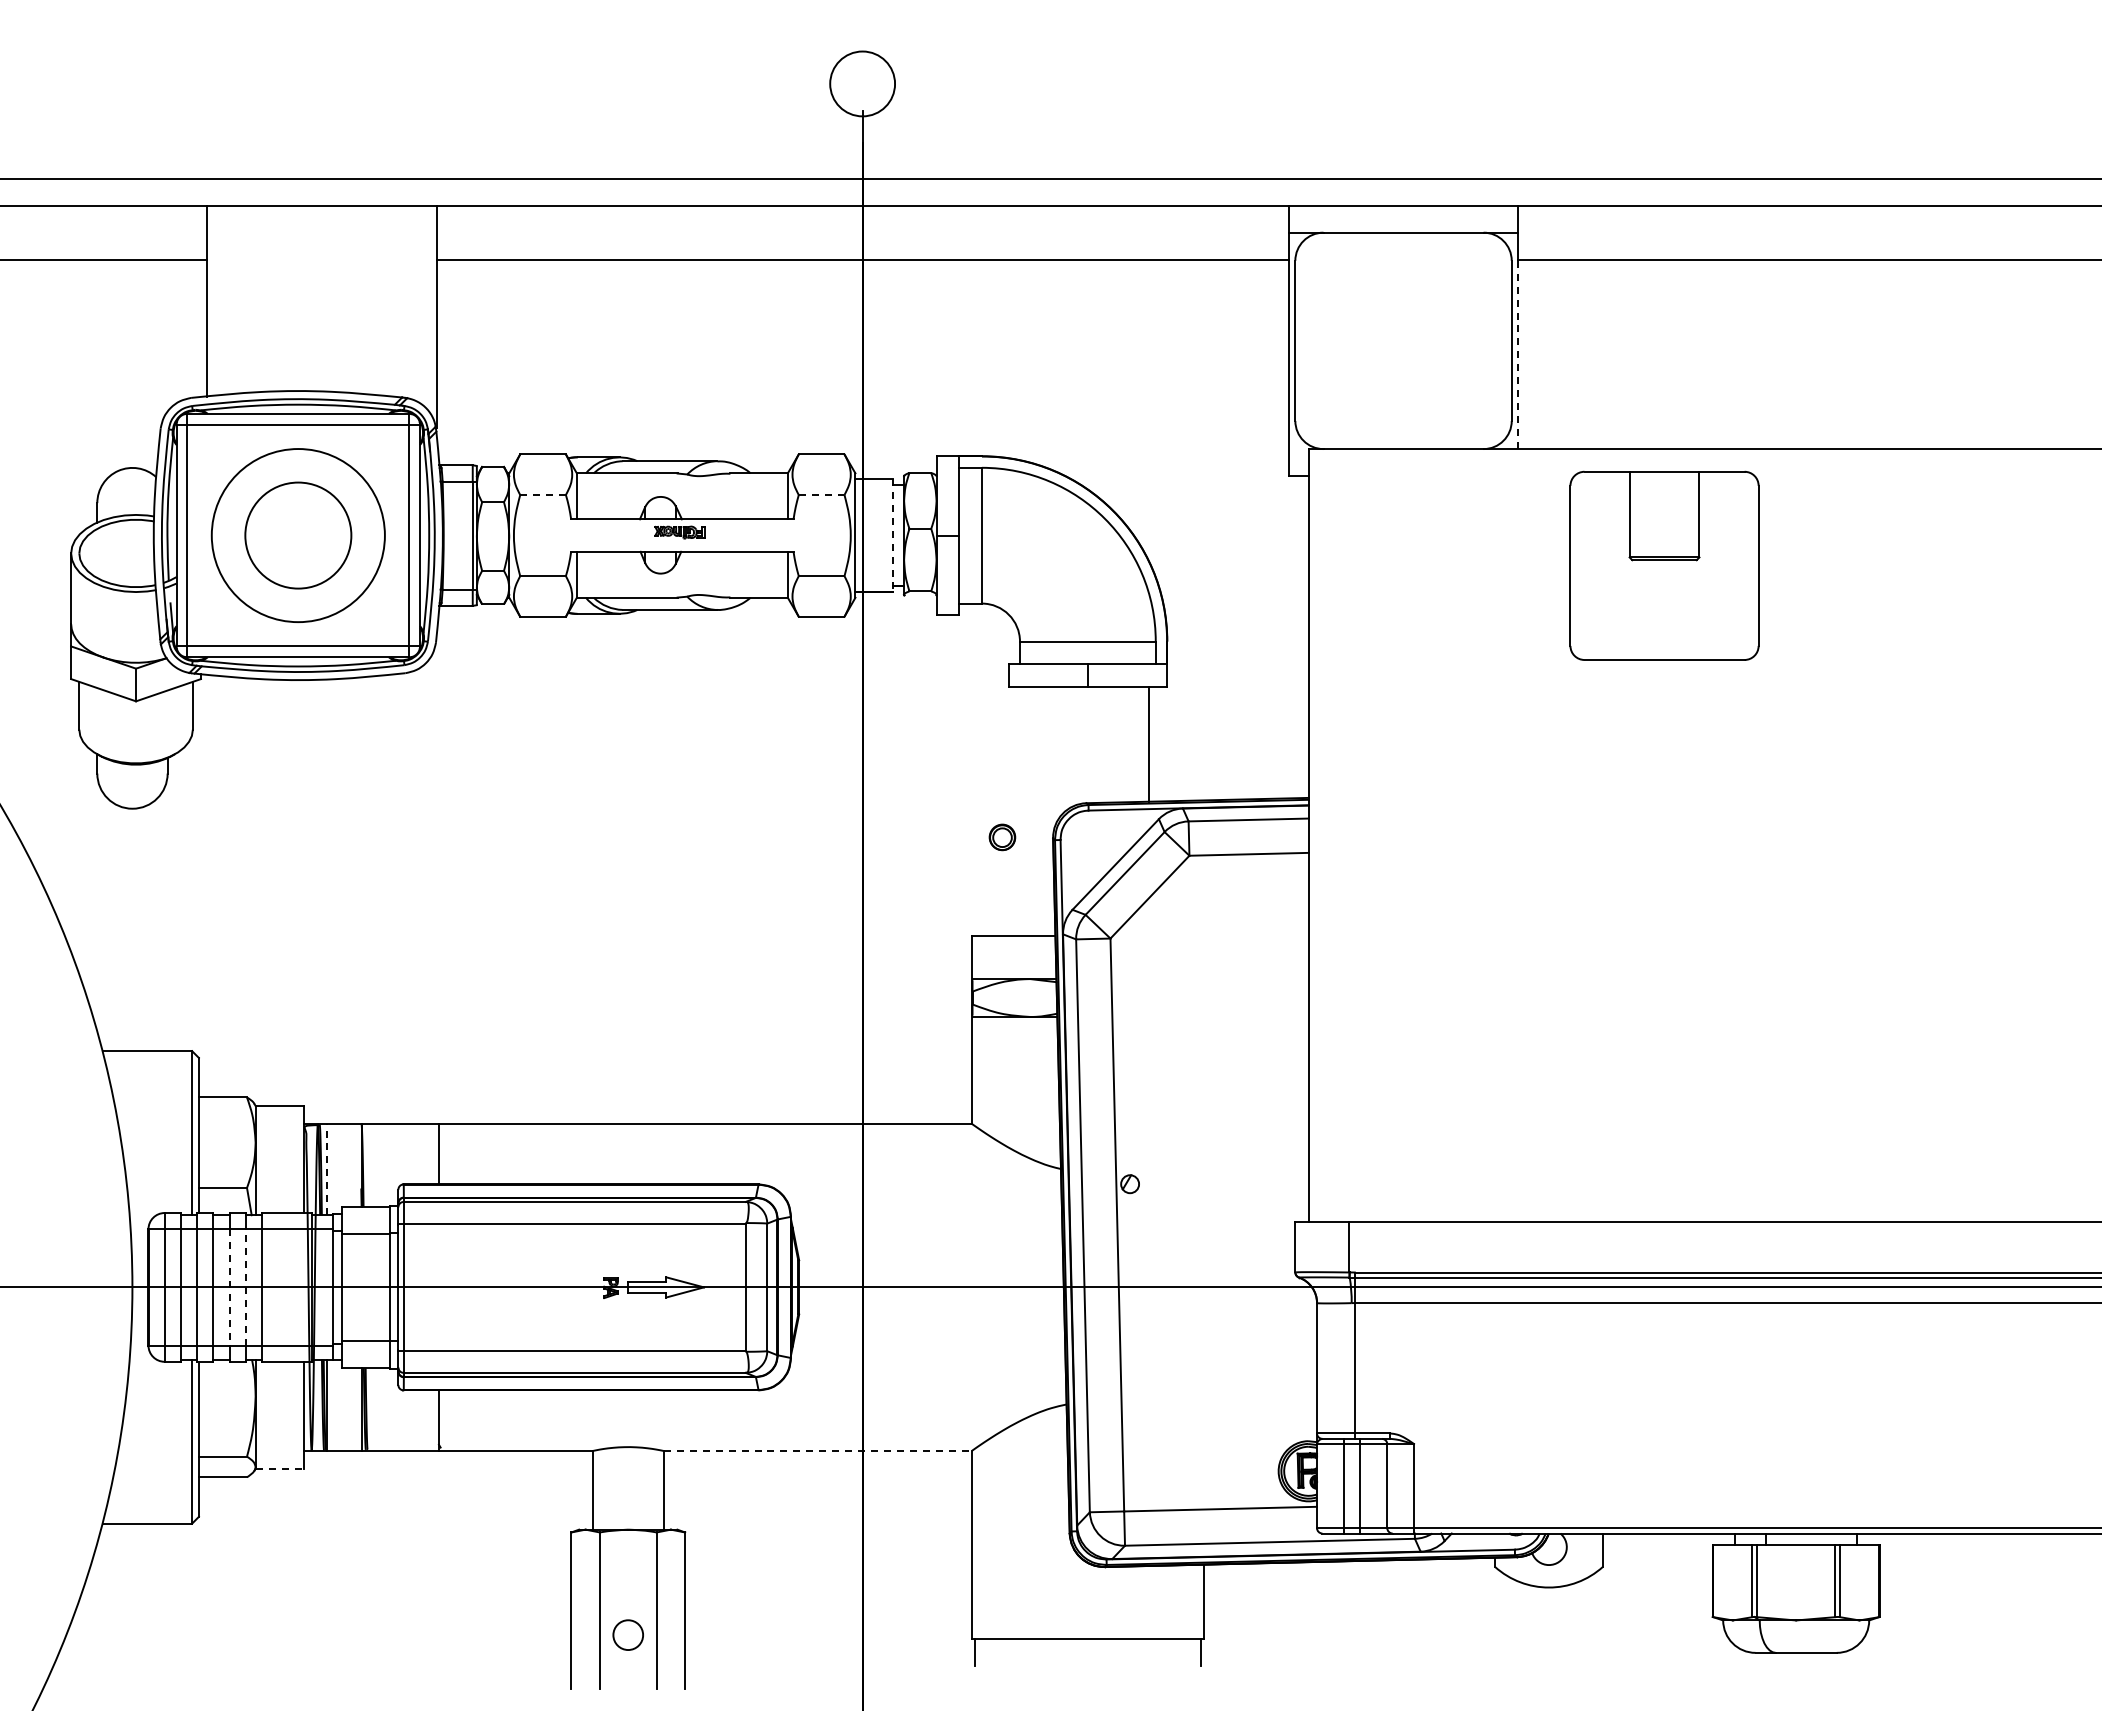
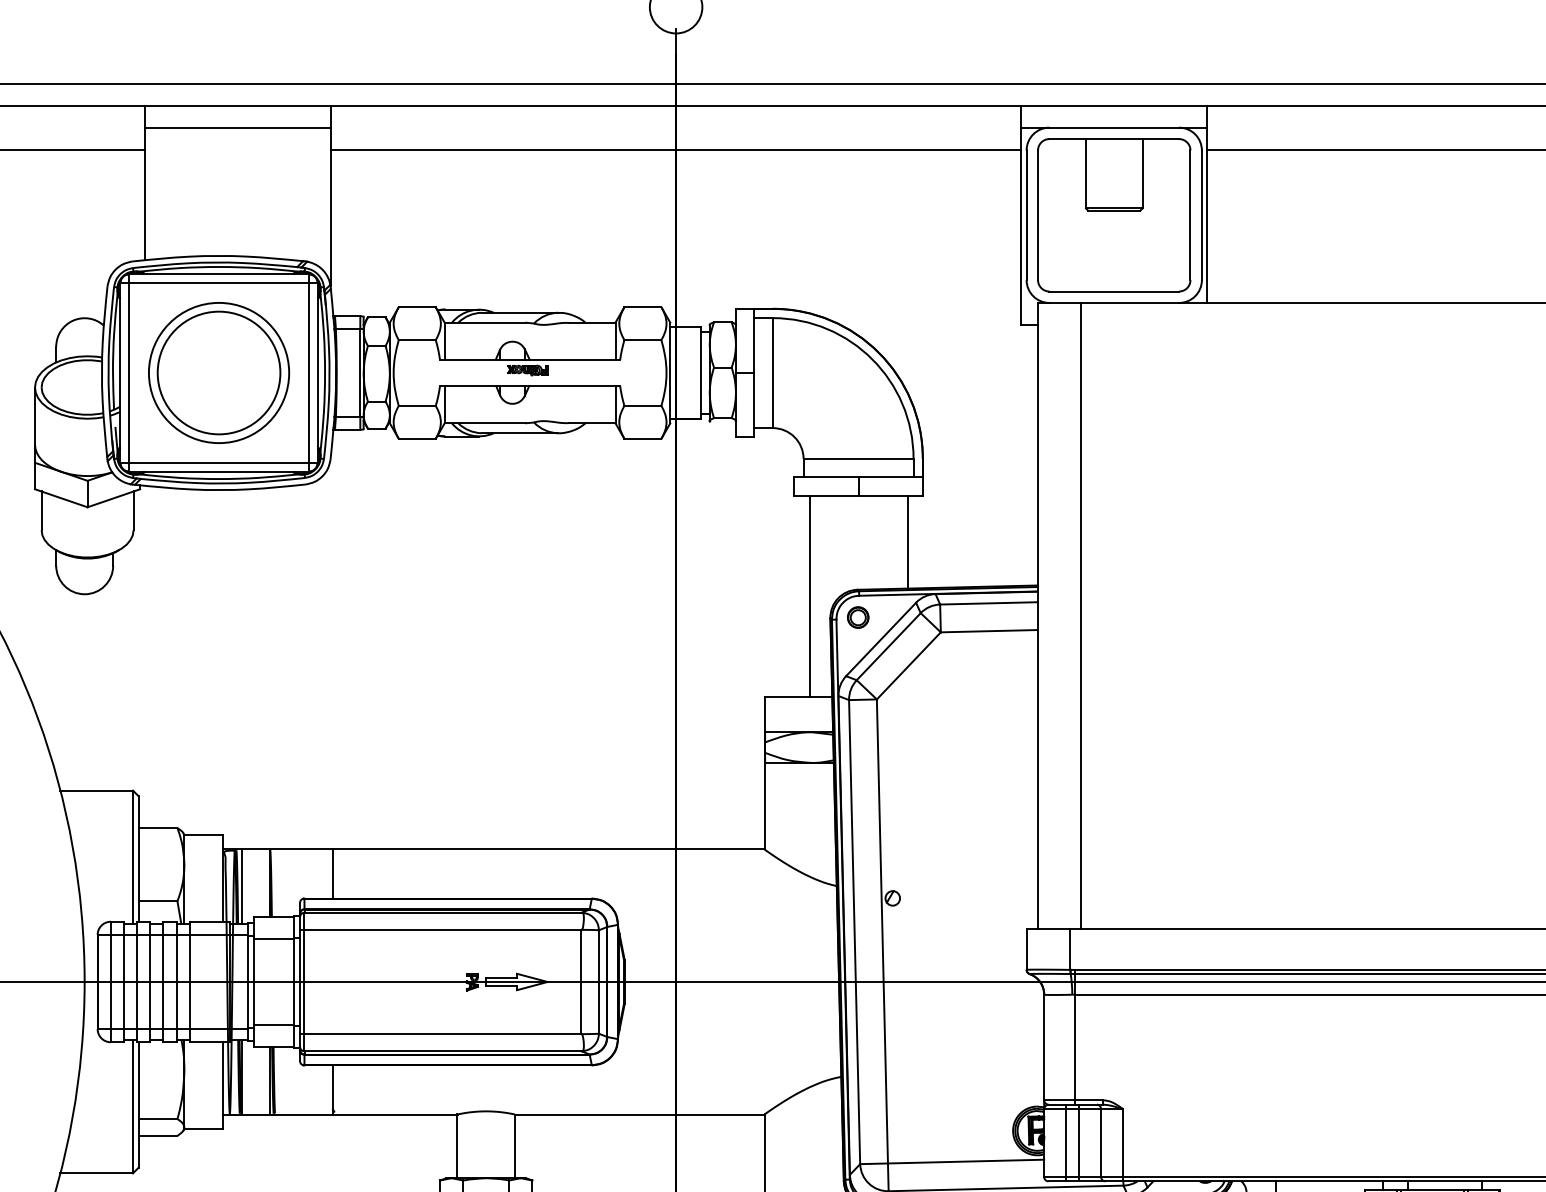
line: (321, 232) -> (237, 127), added
line: (1518, 354) -> (1207, 226), dashed -> solid
line: (543, 495) -> (417, 340), dashed -> solid
line: (821, 495) -> (642, 340), dashed -> solid
circle: (298, 535) -> (219, 372), size x1.43
line: (893, 535) -> (701, 372), dashed -> solid
part: (1664, 565) -> (1114, 215), moved
line: (1027, 811) -> (809, 596), added
line: (1362, 835) -> (1081, 615), added
part: (1002, 837) -> (858, 617), moved
line: (326, 1169) -> (241, 886), dashed -> solid
line: (245, 1286) -> (176, 981), dashed -> solid
line: (229, 1287) -> (163, 982), dashed -> solid
line: (818, 1451) -> (640, 1114), dashed -> solid
line: (280, 1468) -> (204, 1128), dashed -> solid

